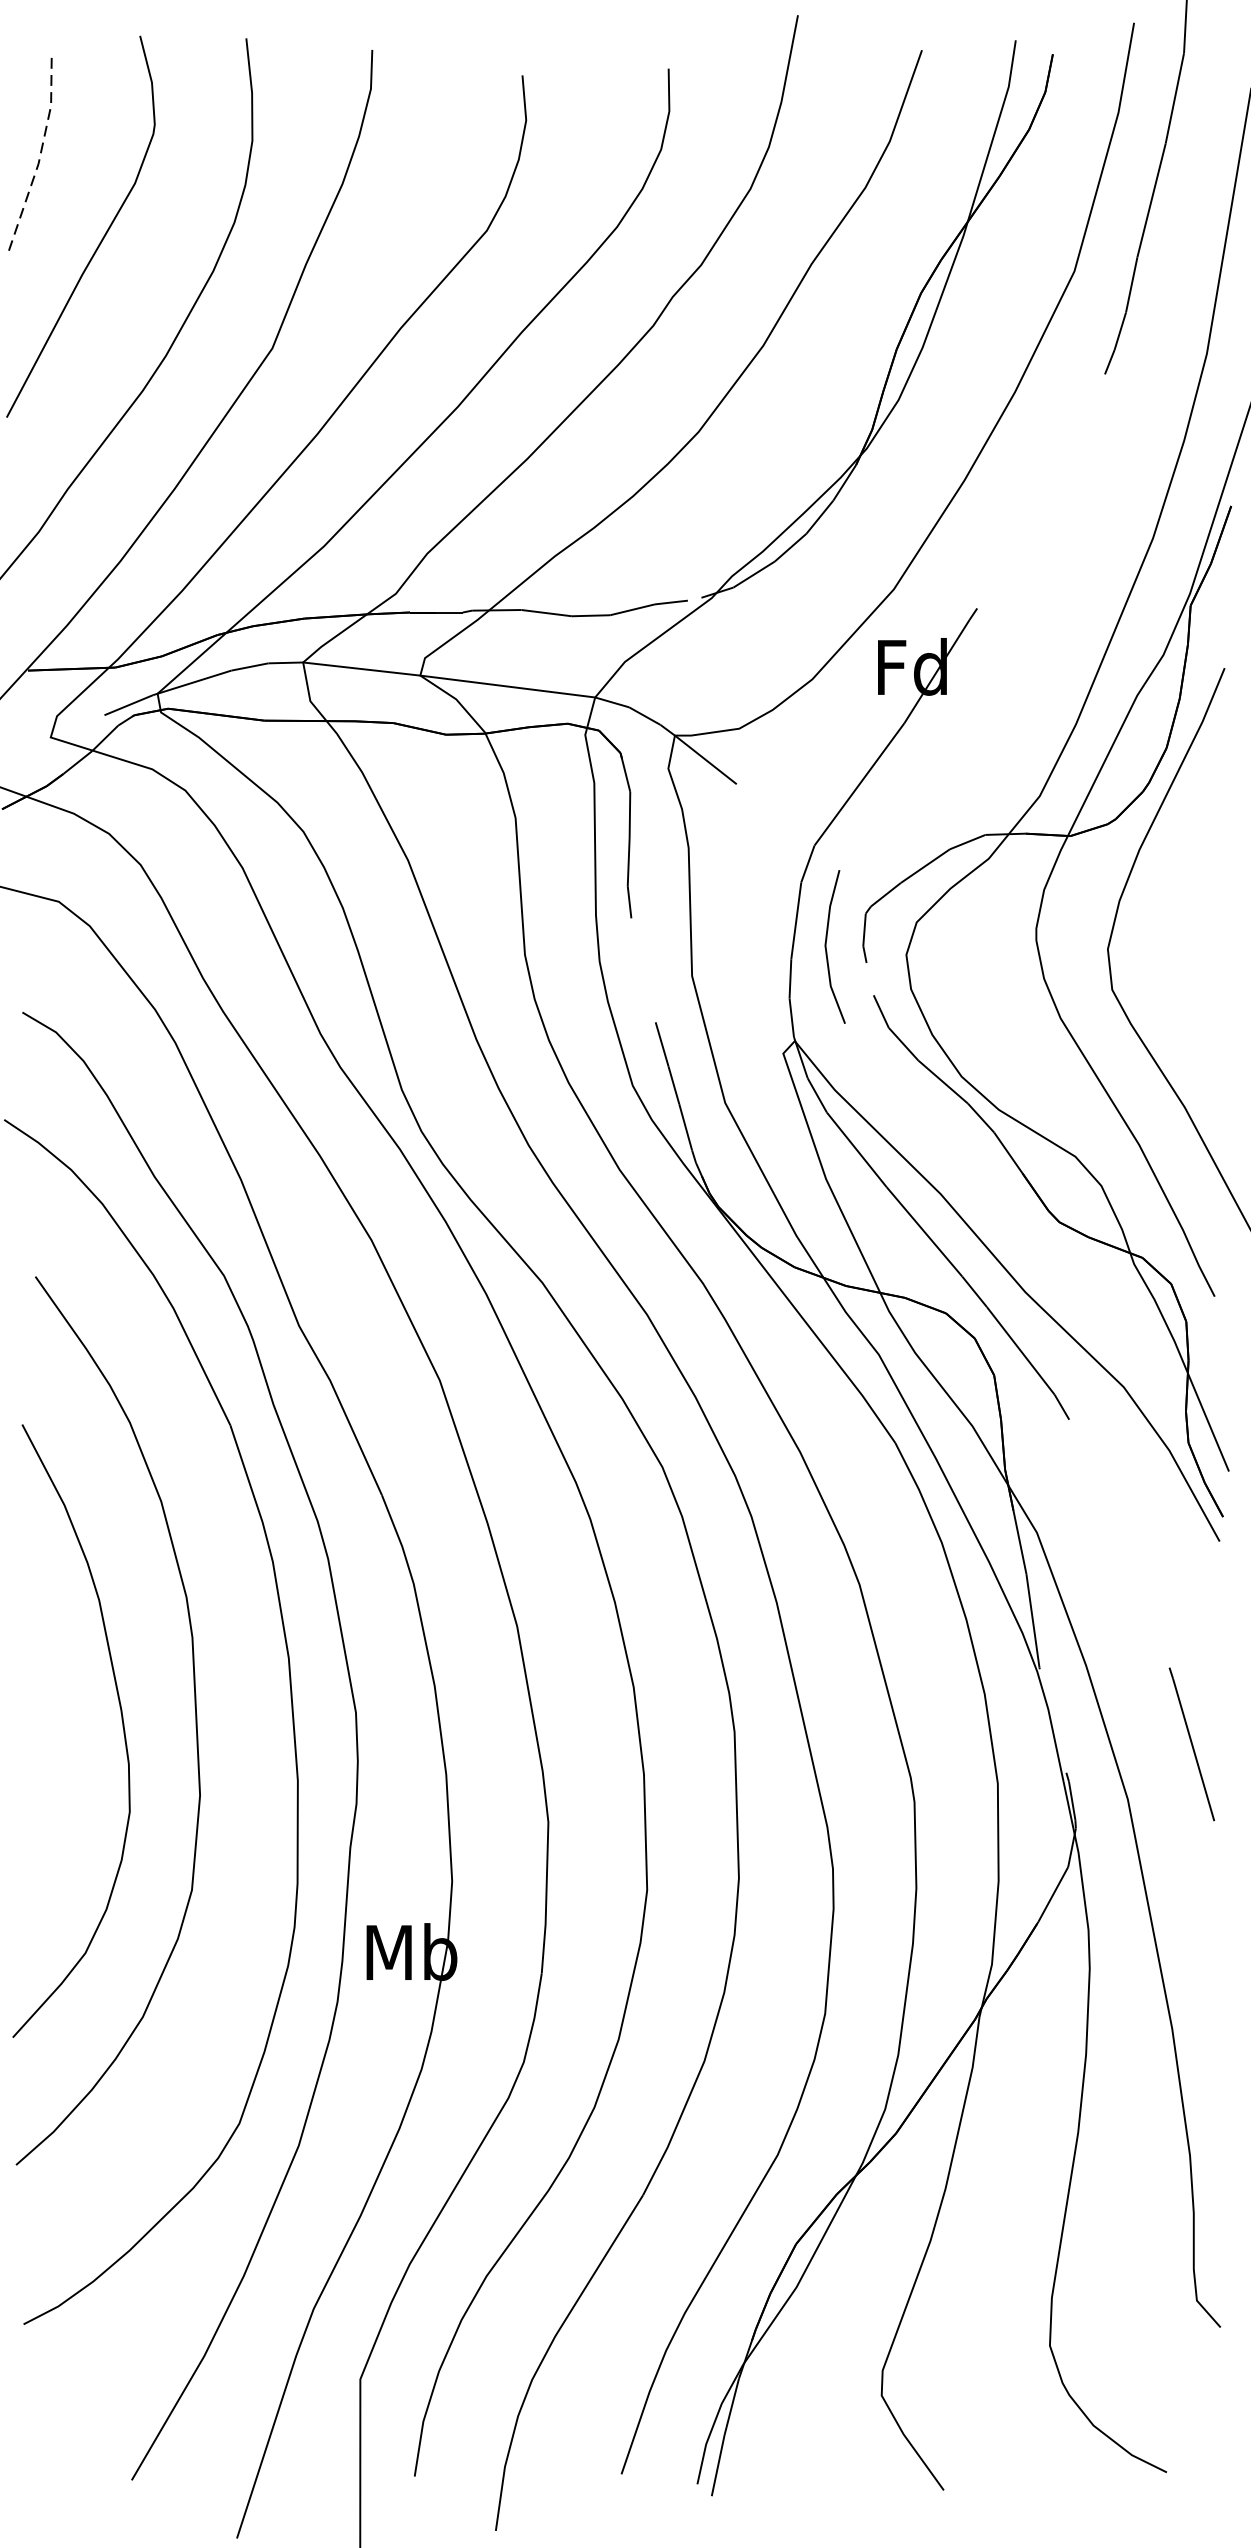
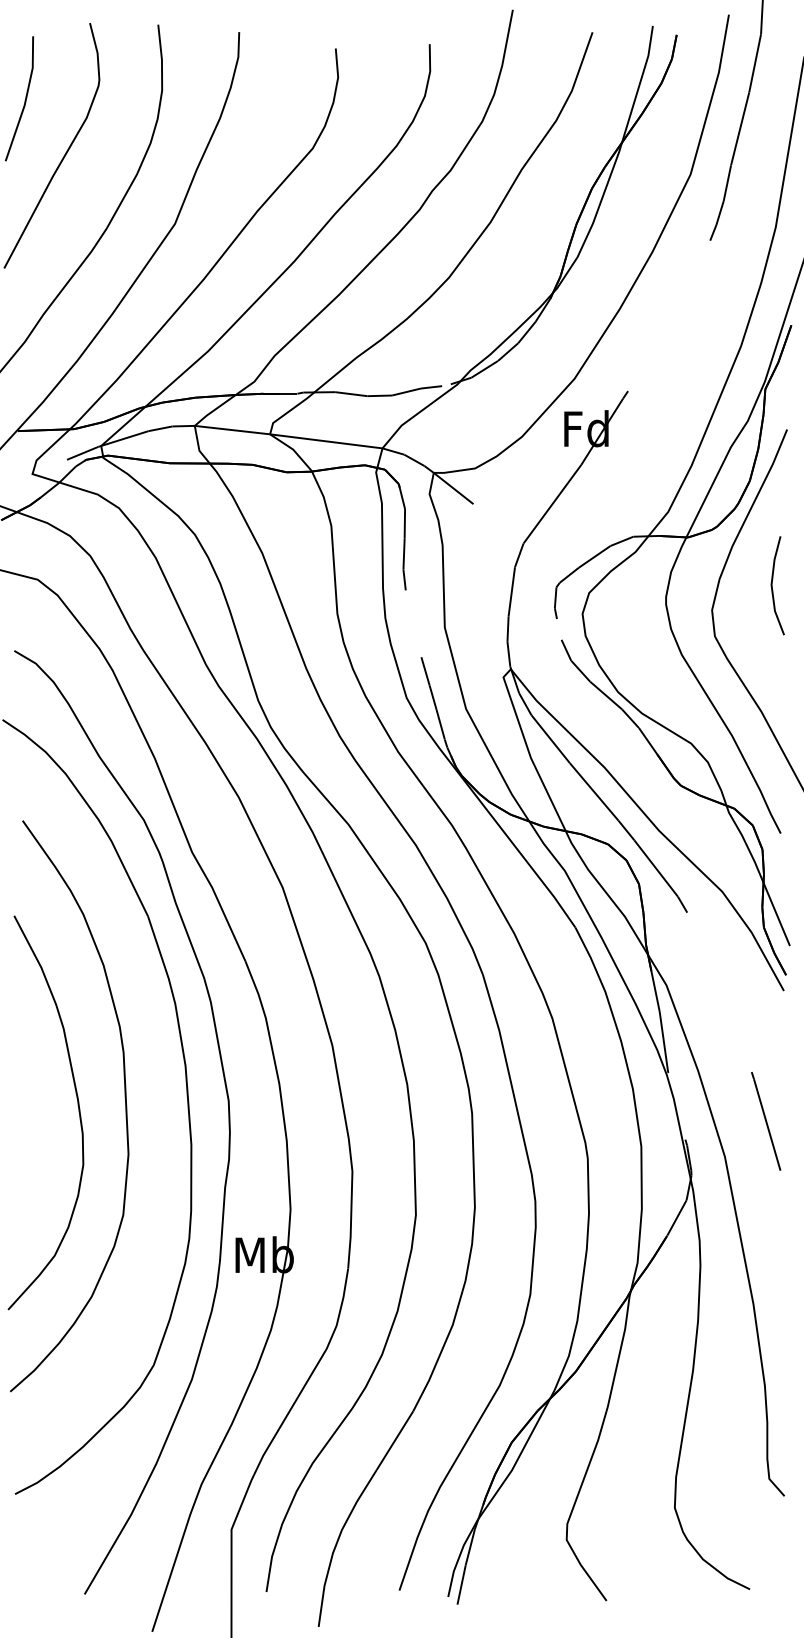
line: (39, 154) -> (25, 99), dashed -> solid
line: (826, 946) -> (772, 585), moved

